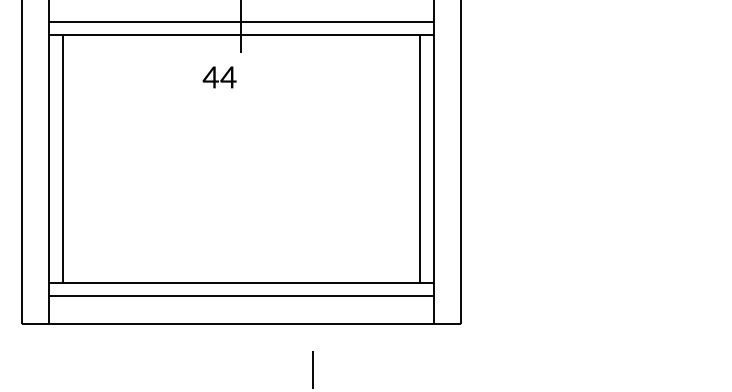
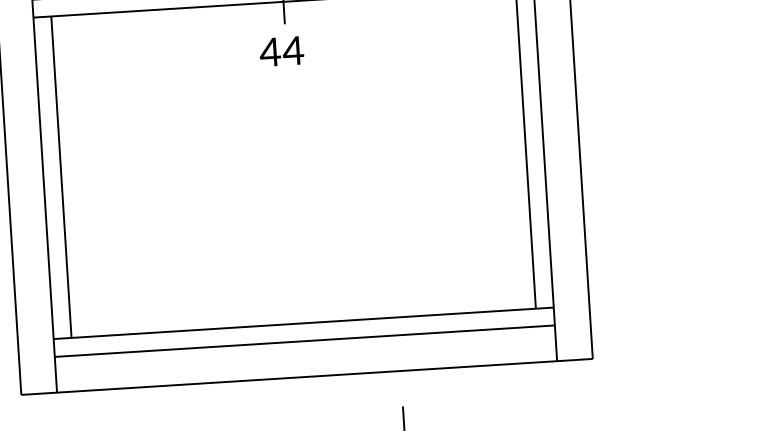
text: (219, 77) -> (281, 51), moved

